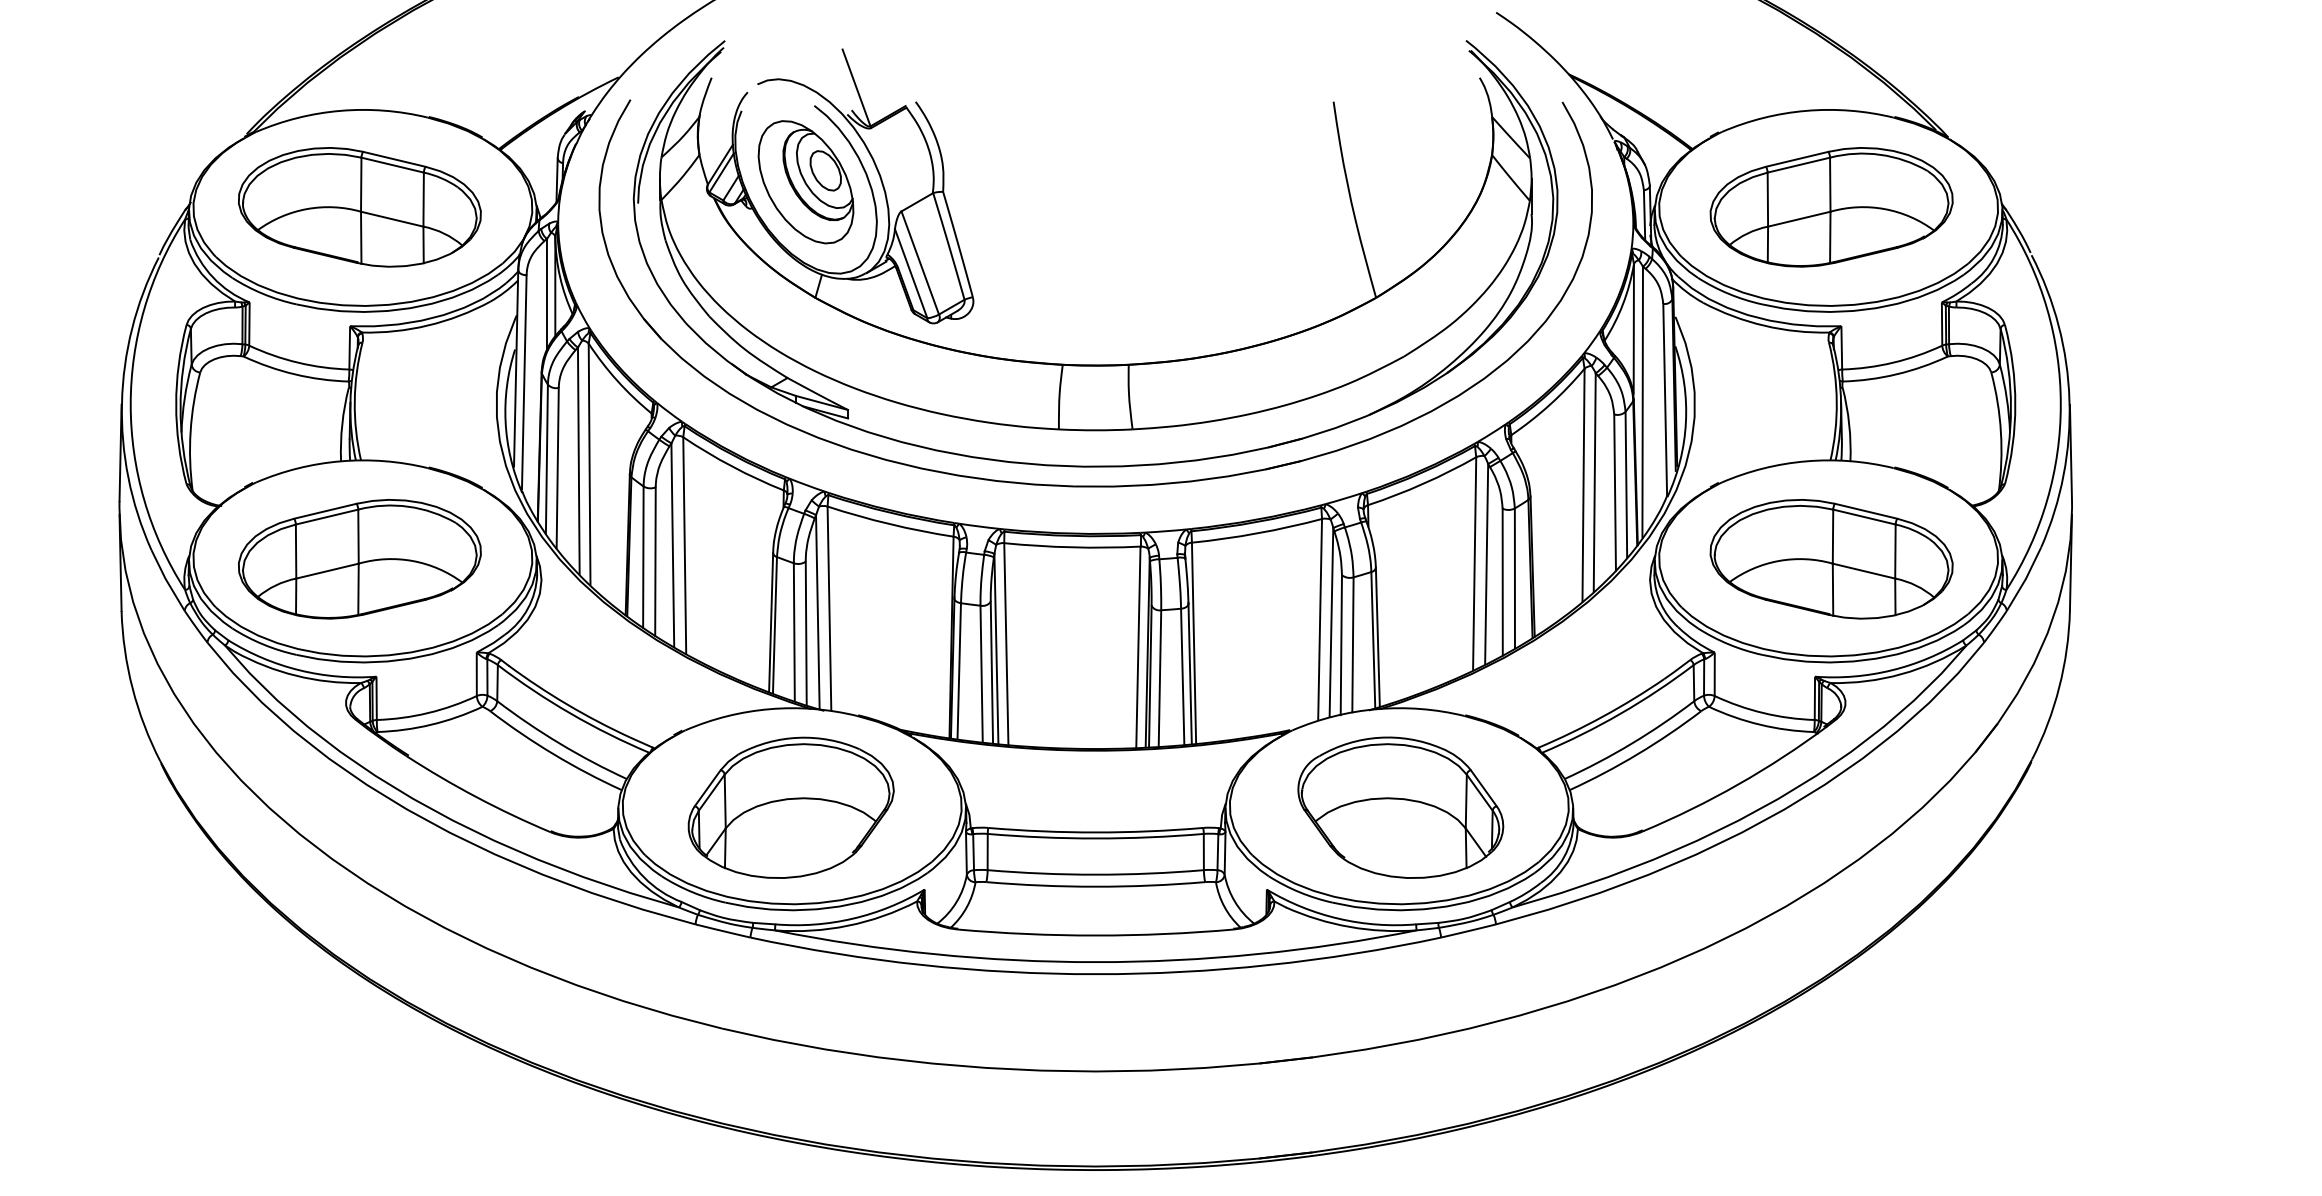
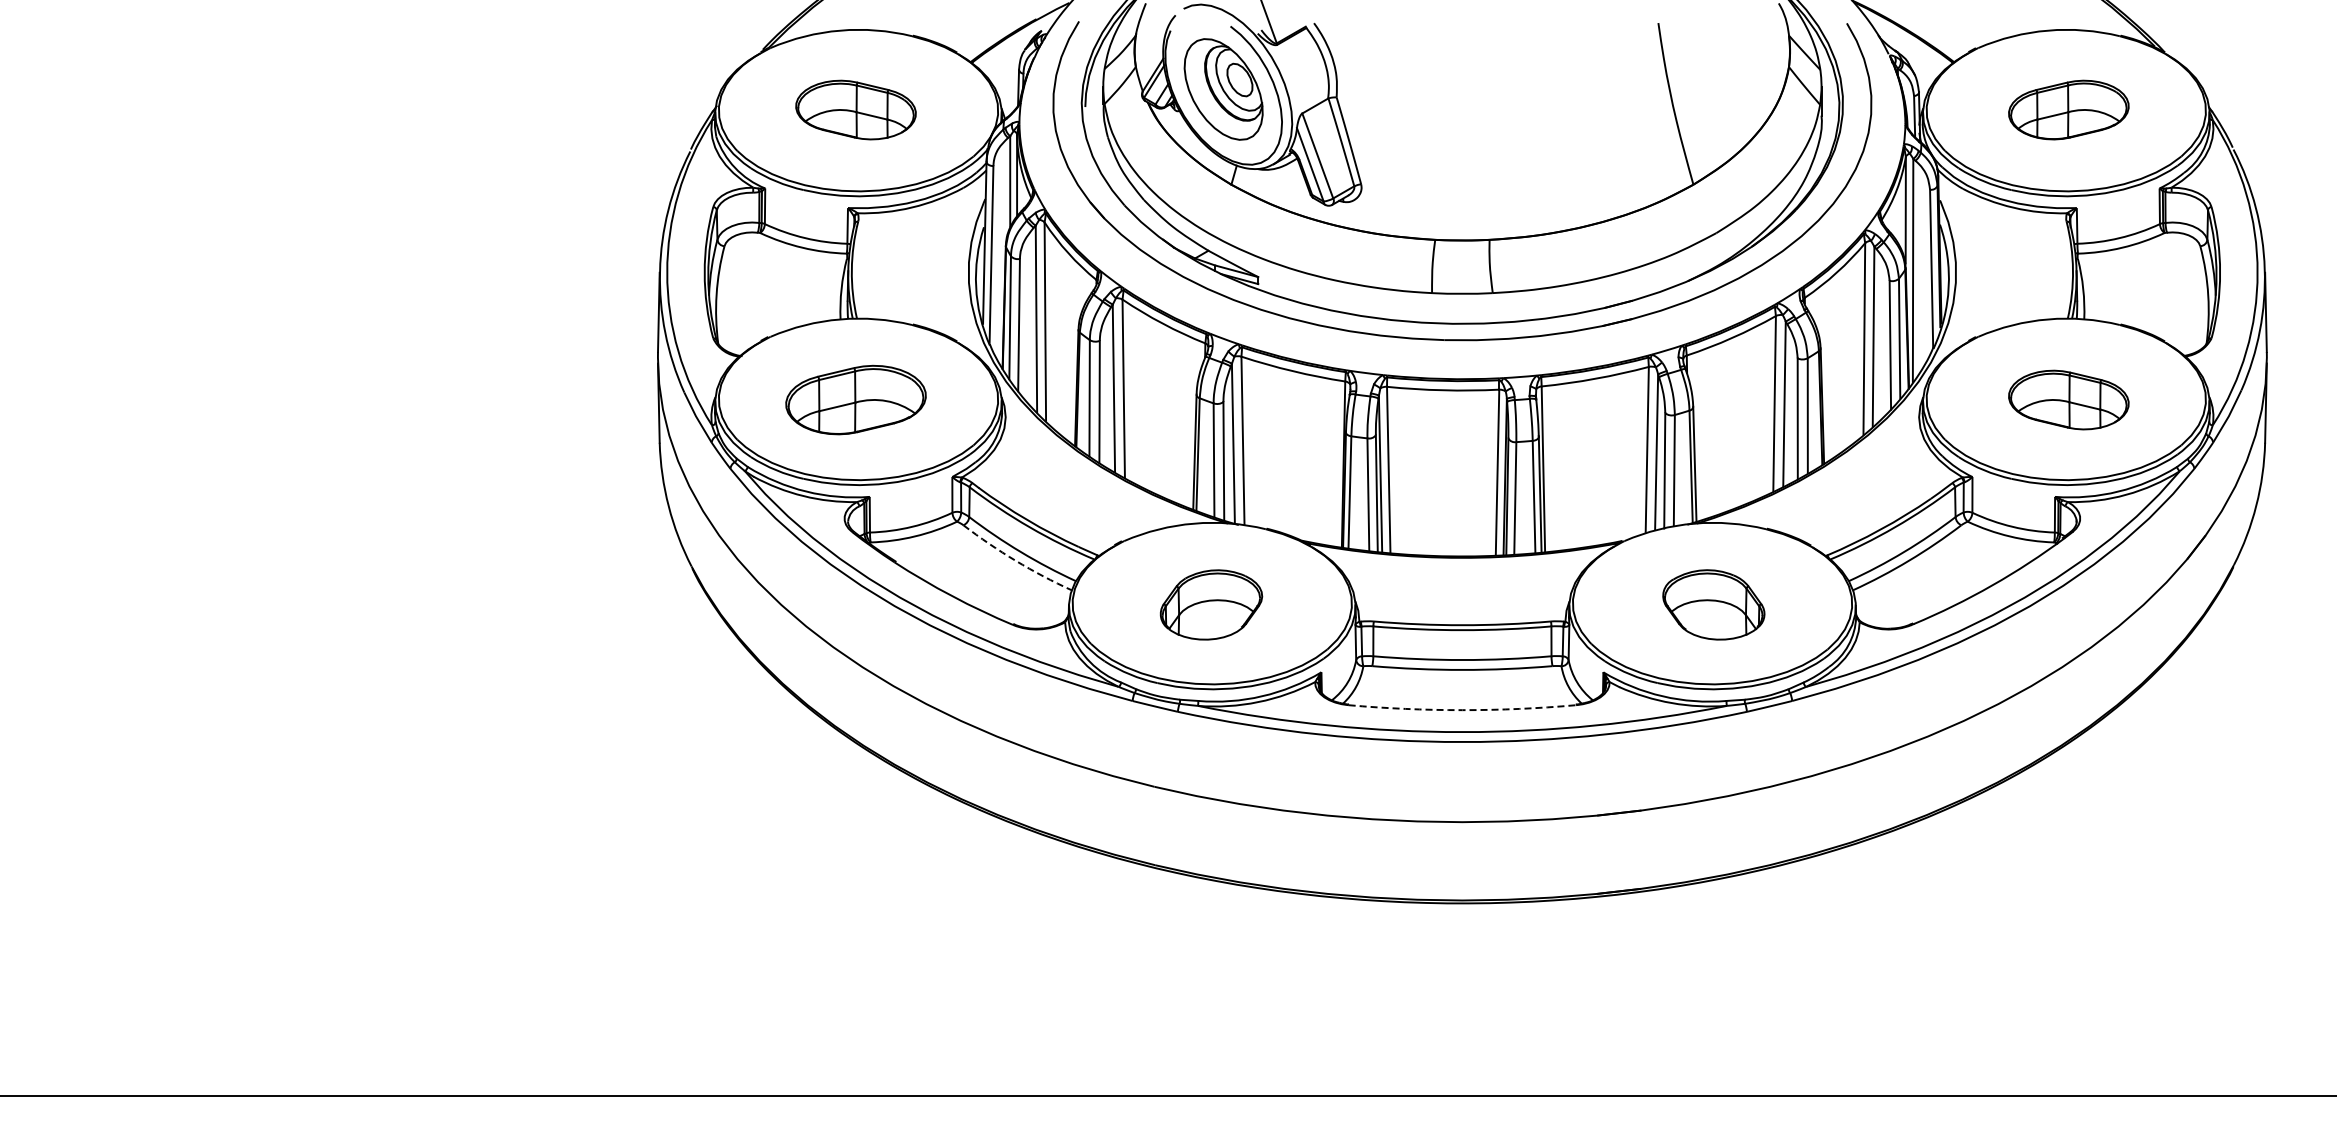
part: (359, 206) -> (855, 109), size x0.6
part: (1831, 206) -> (2068, 109), size x0.6
part: (359, 558) -> (855, 399), size x0.7
part: (1831, 558) -> (2068, 399), size x0.6
arc: (553, 753) -> (1015, 560), solid -> dashed
part: (791, 807) -> (1211, 604), size x0.6
part: (1400, 807) -> (1713, 604), size x0.6
arc: (1095, 935) -> (1462, 710), solid -> dashed

